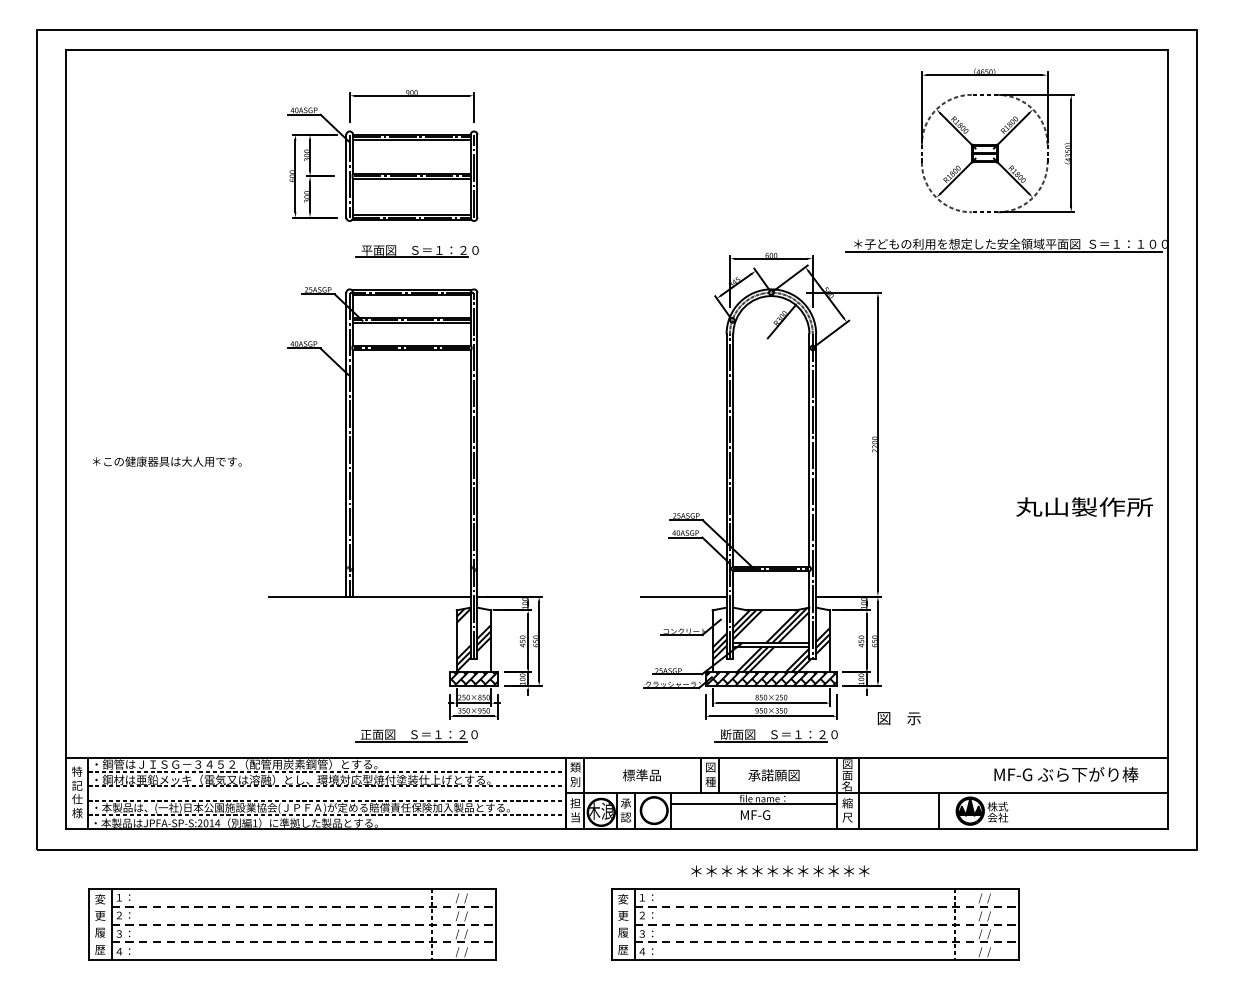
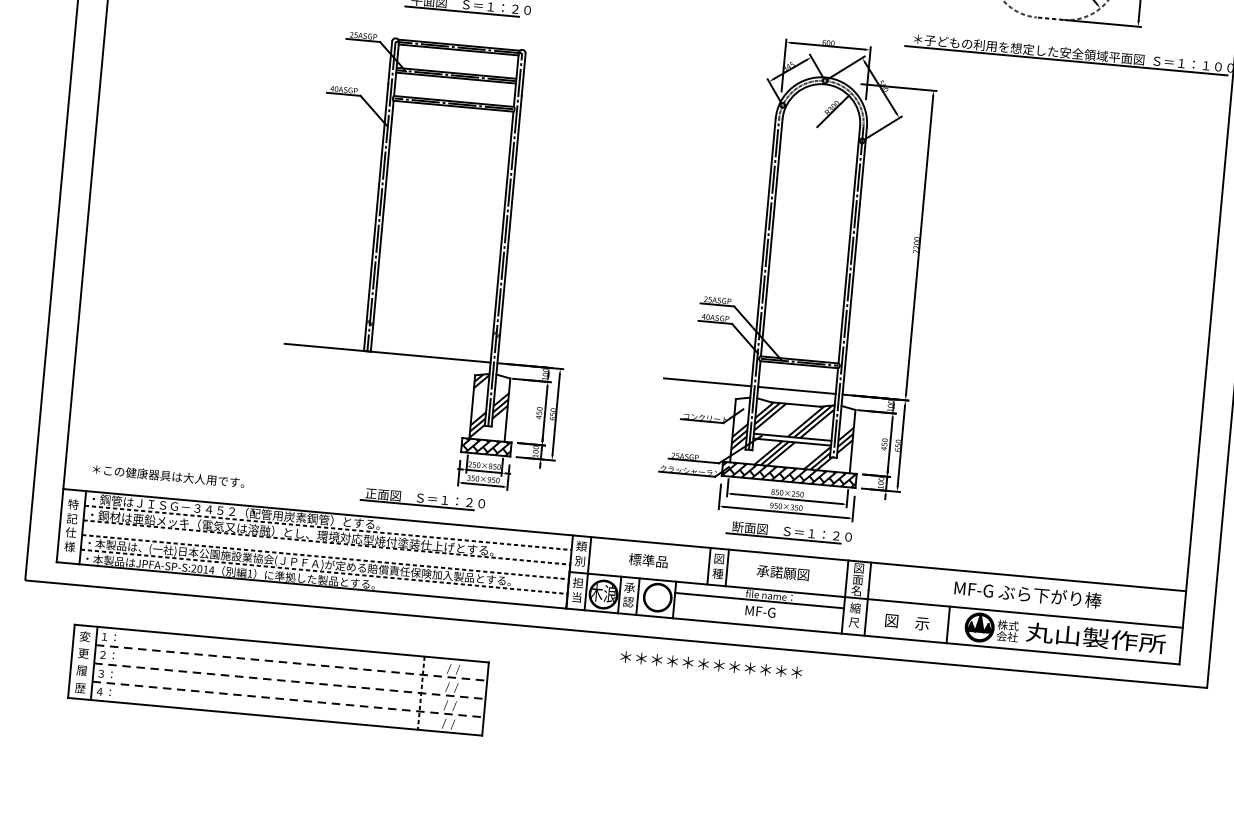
text: (167, 461) -> (168, 476), moved
text: (1084, 506) -> (1096, 637), moved
line: (771, 596) -> (797, 390), added
text: (898, 718) -> (906, 622), moved
text: (1066, 774) -> (1028, 594), moved
text: (780, 870) -> (711, 664), moved
part: (815, 924) -> (811, 728), removed

